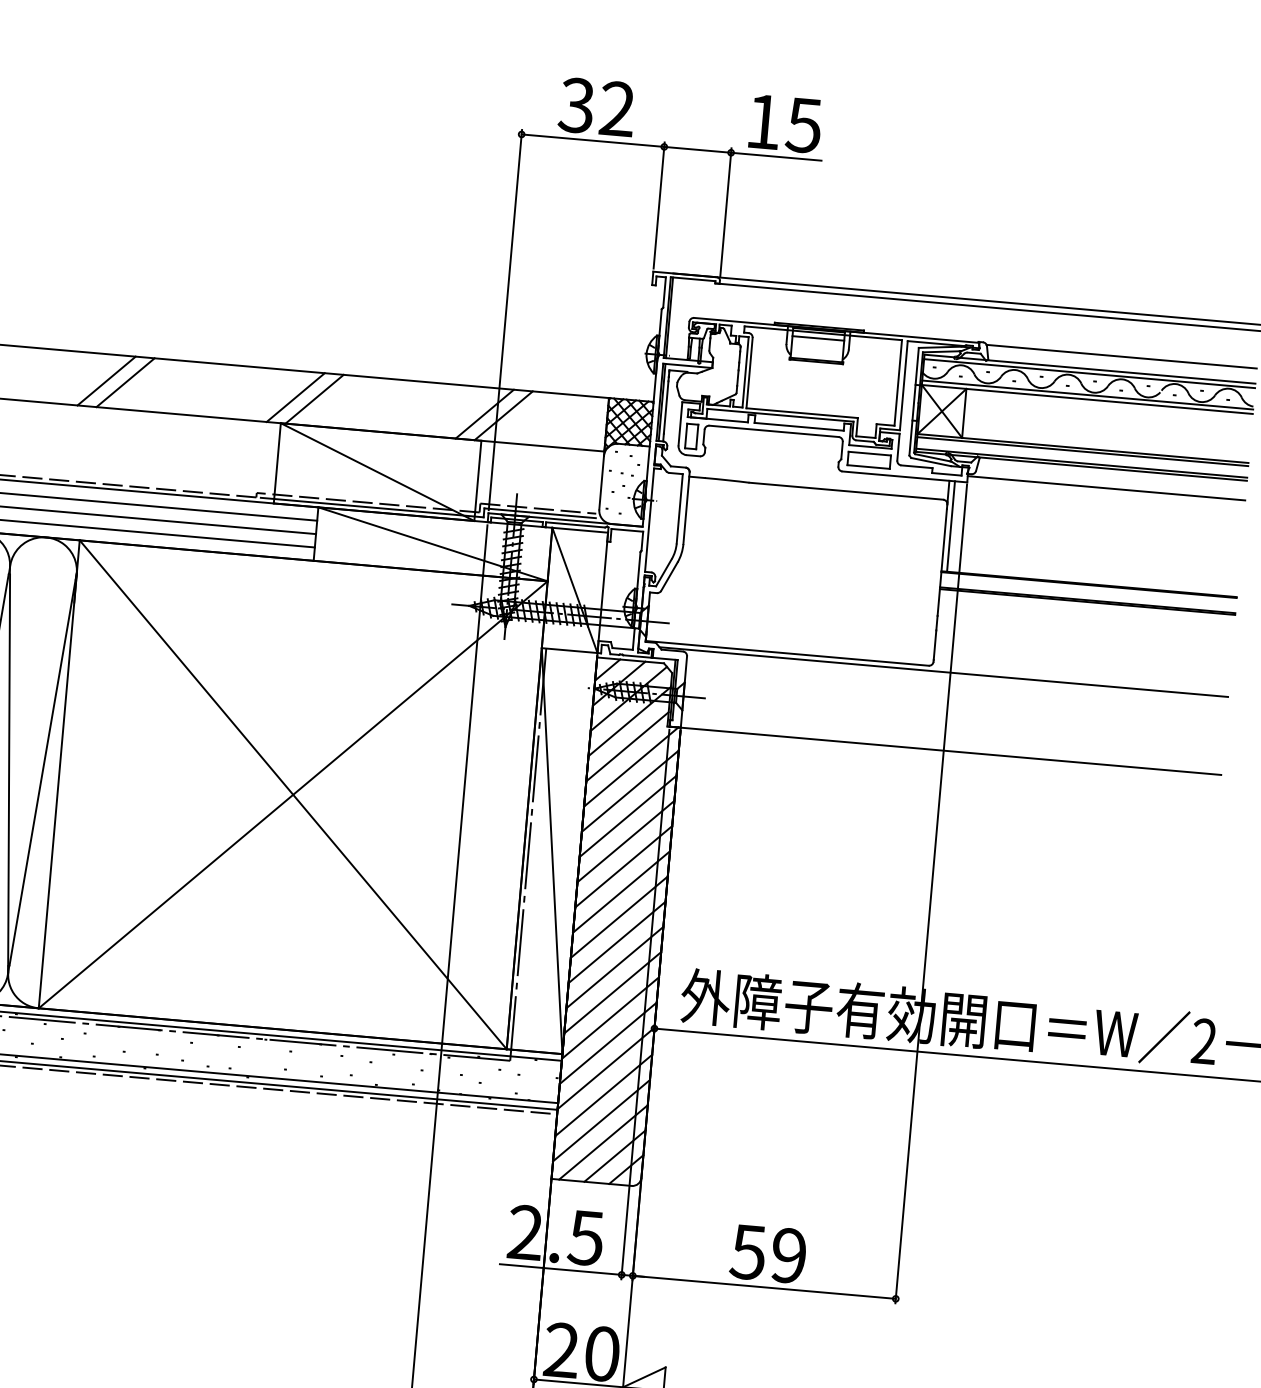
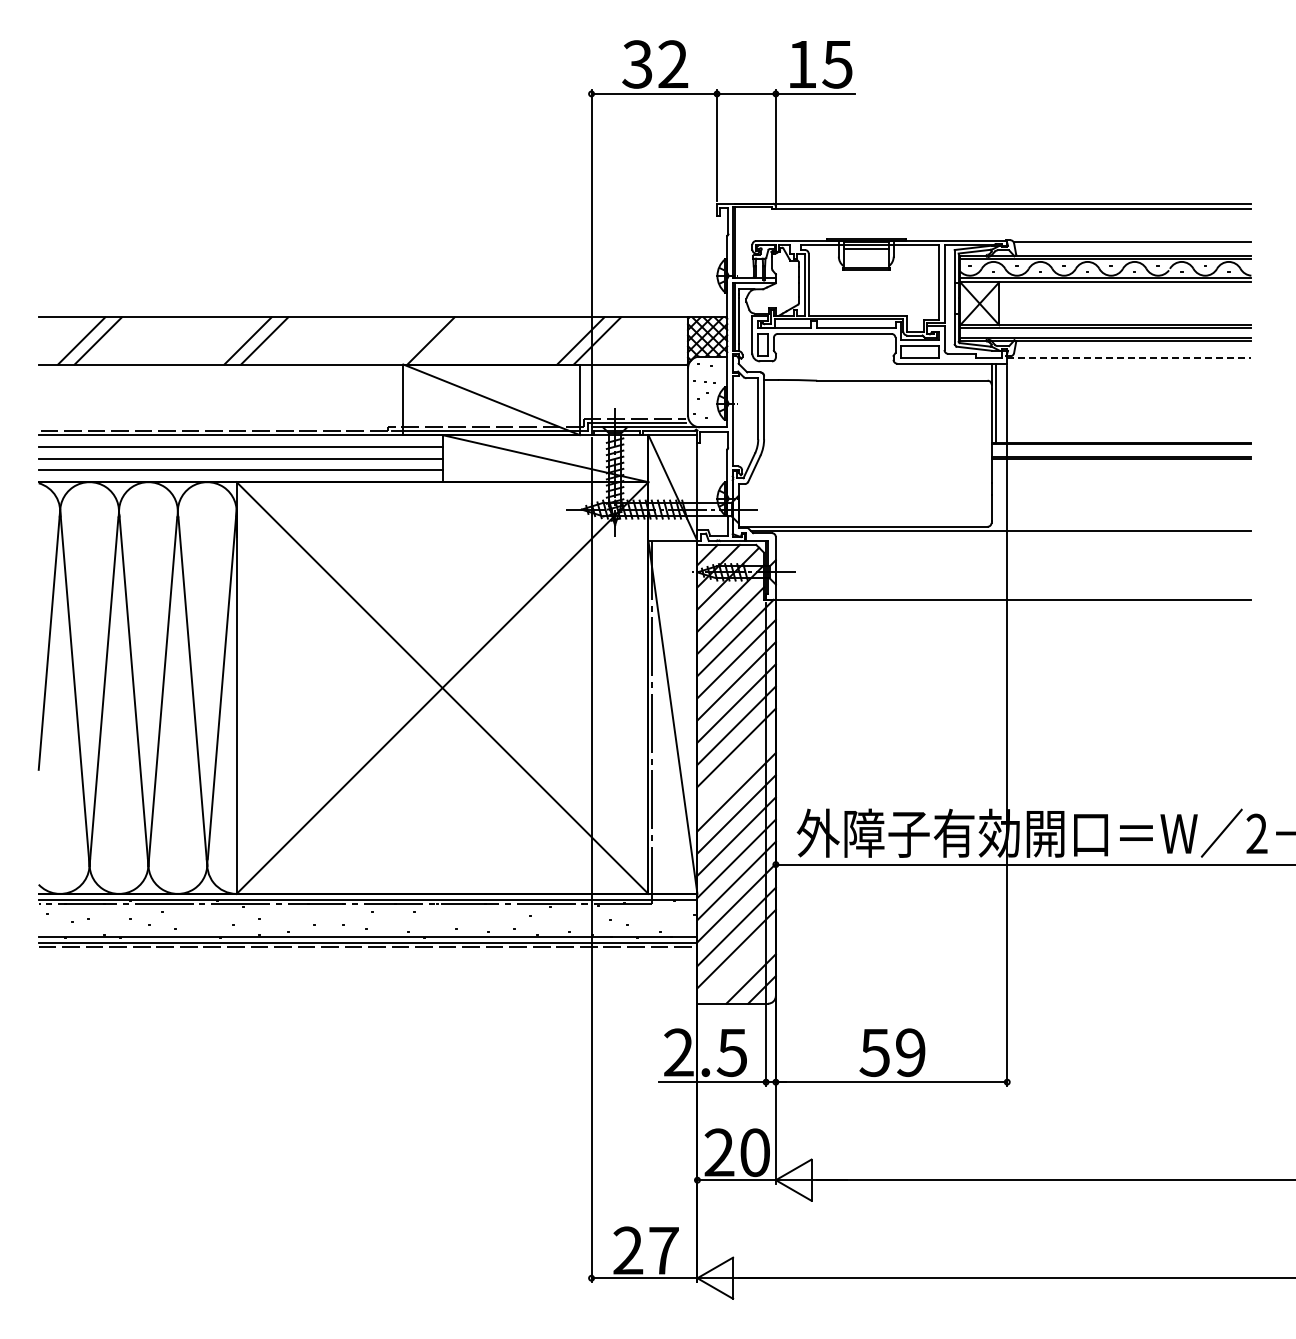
line: (294, 396) -> (413, 340), removed
line: (1106, 488) -> (1129, 358), solid -> dashed
line: (619, 916) -> (736, 769), removed
line: (602, 1141) -> (739, 967), removed

